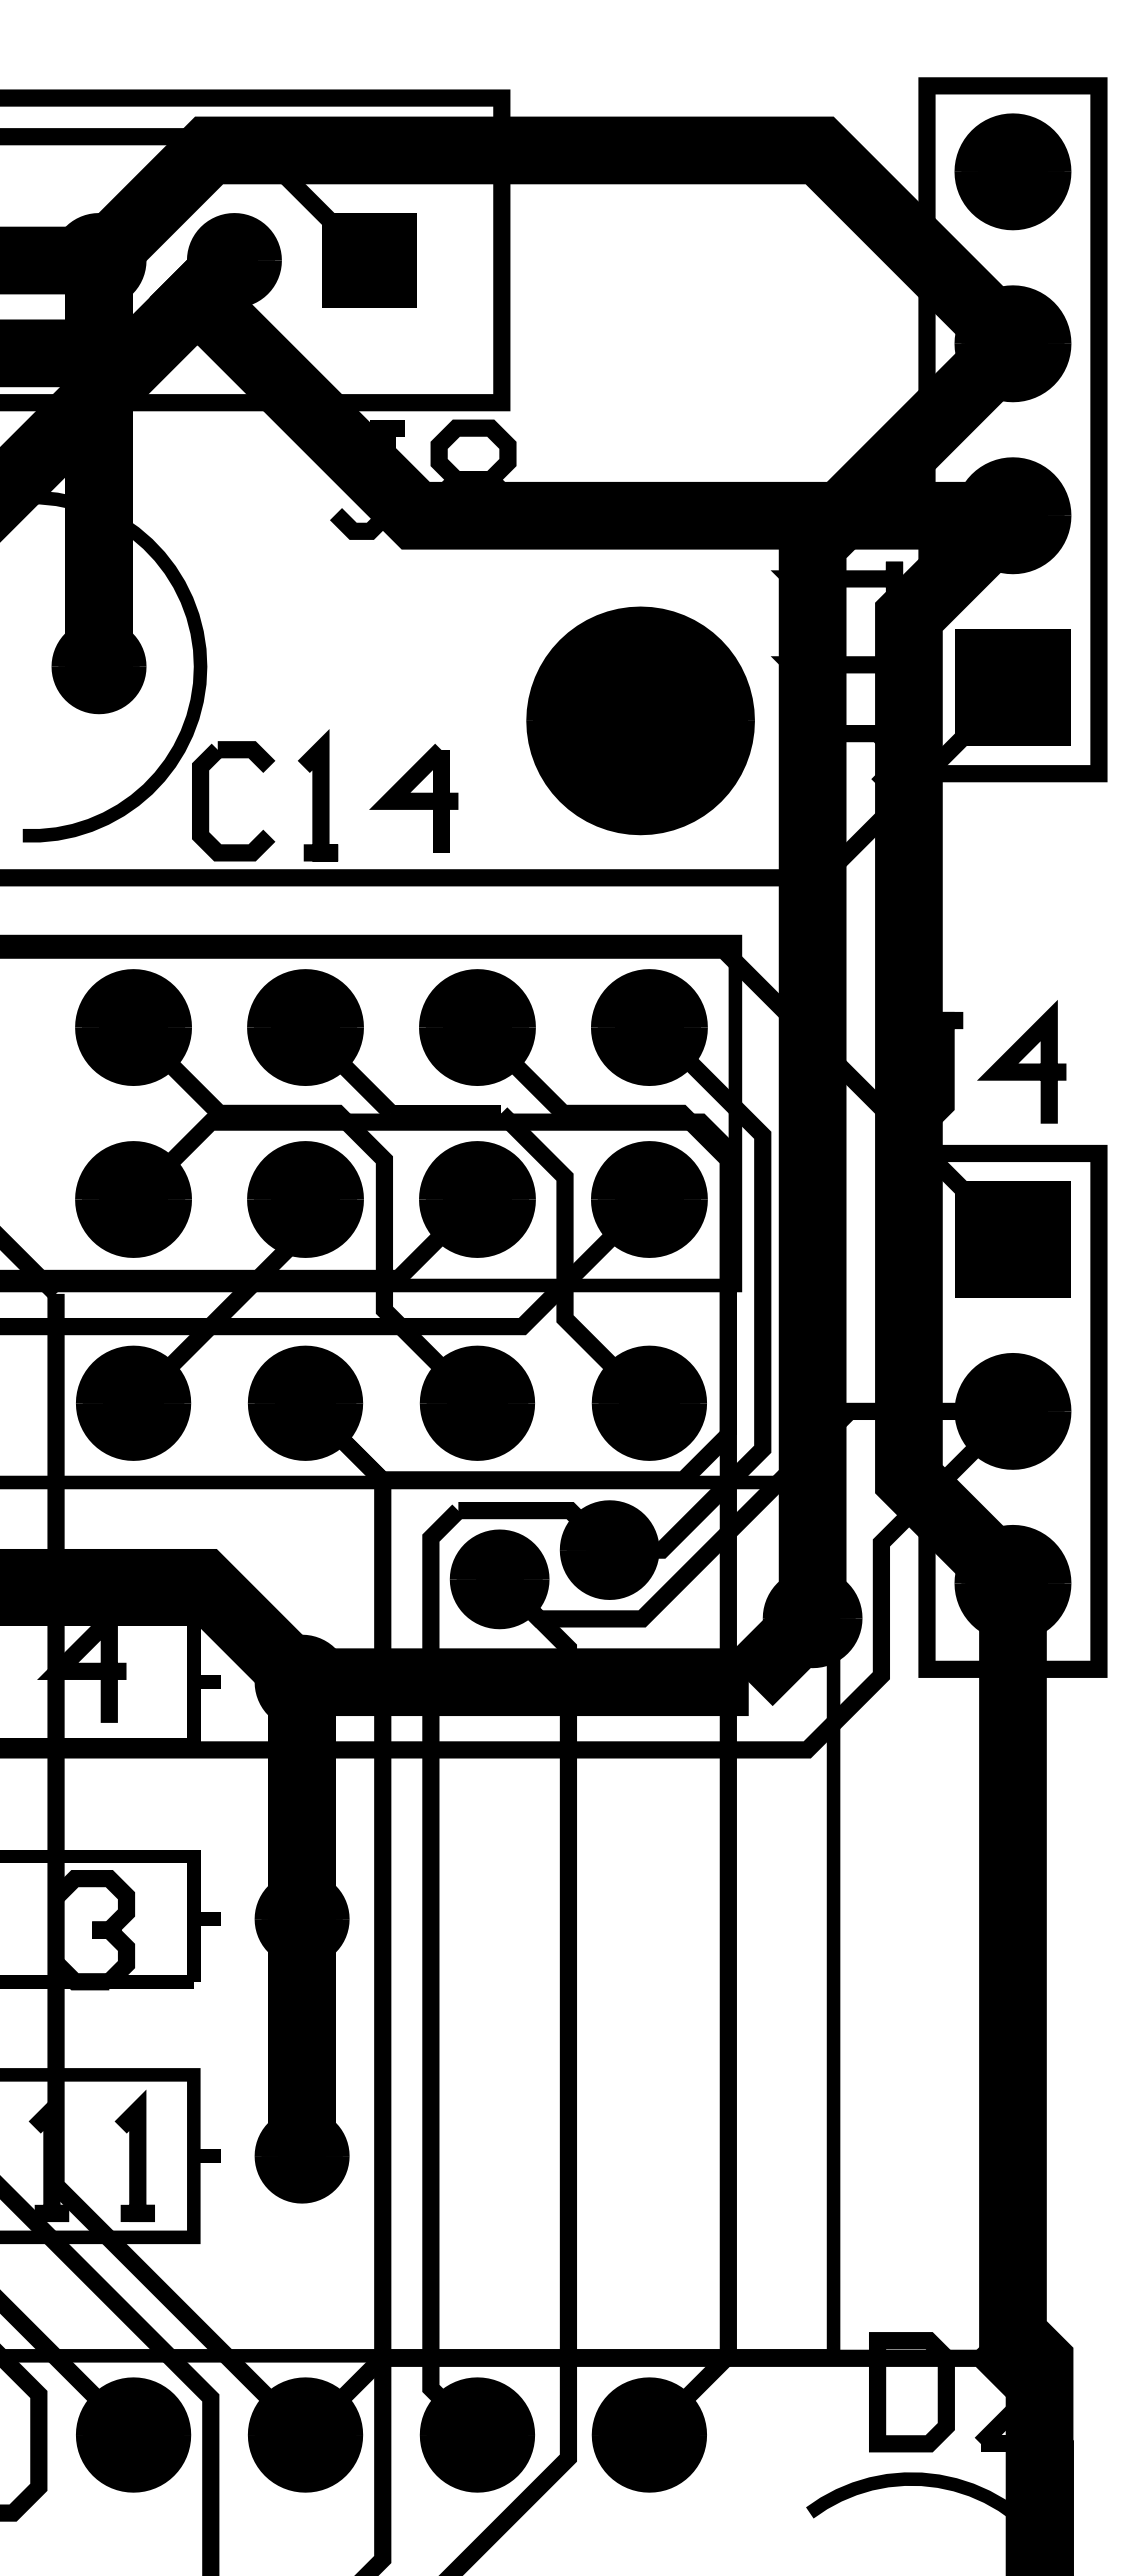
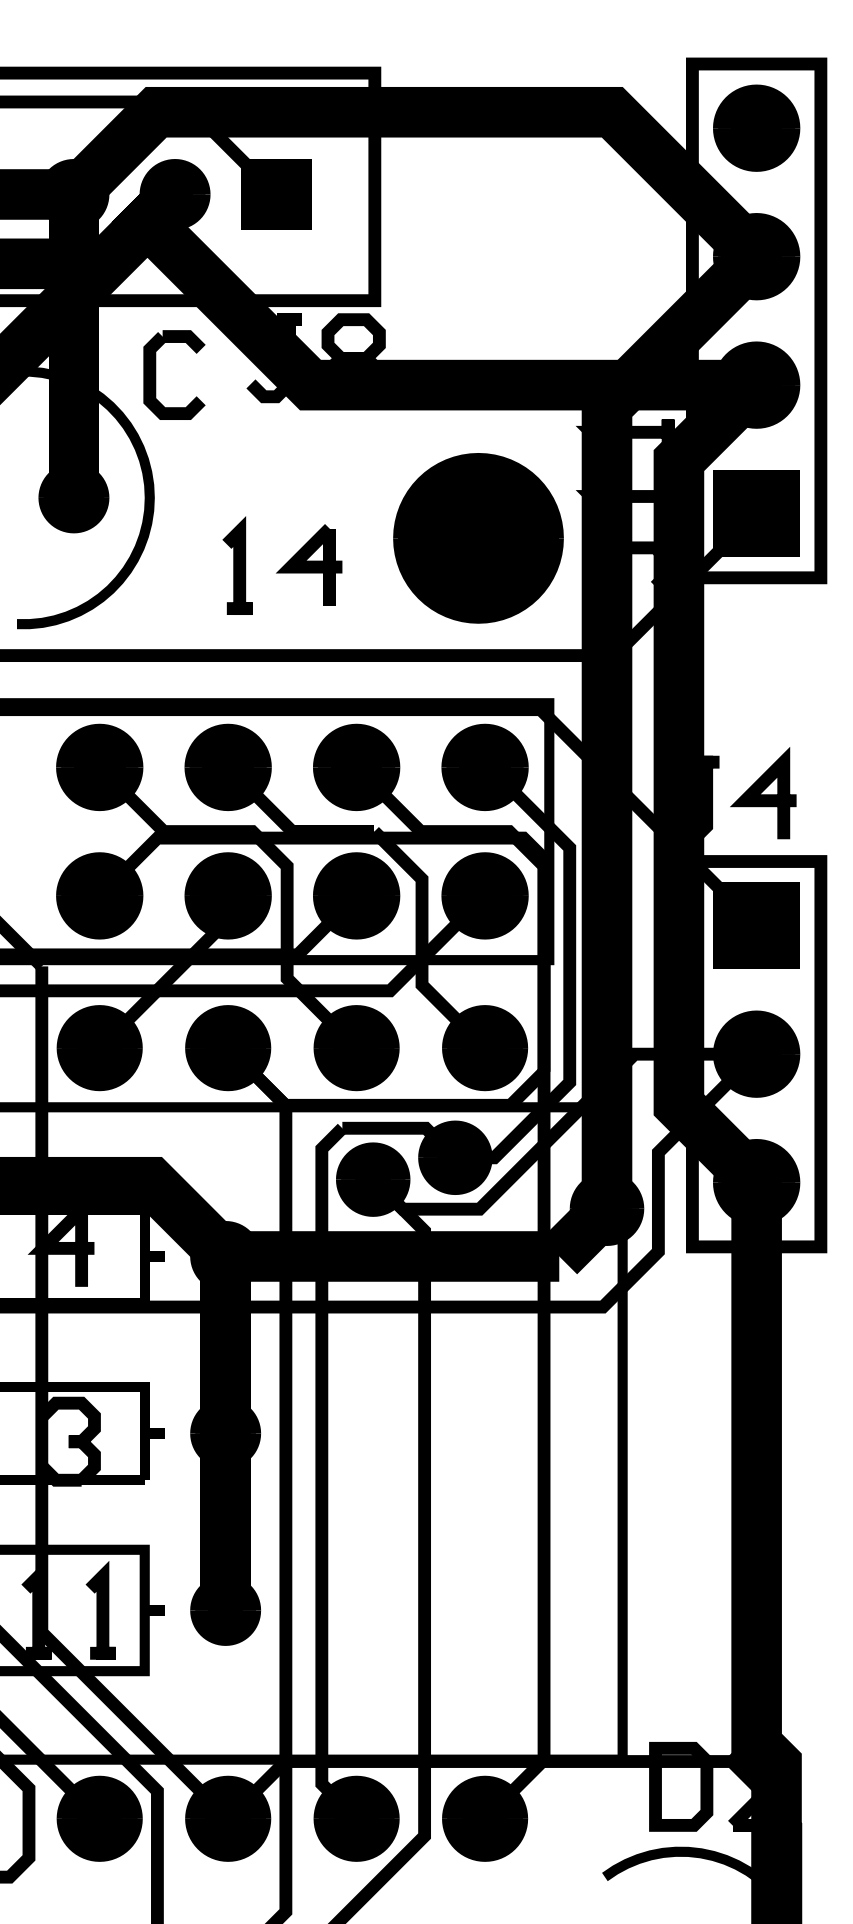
line: (318, 795) -> (237, 565), moved
part: (413, 798) -> (308, 564), moved
part: (209, 801) -> (156, 375), moved

